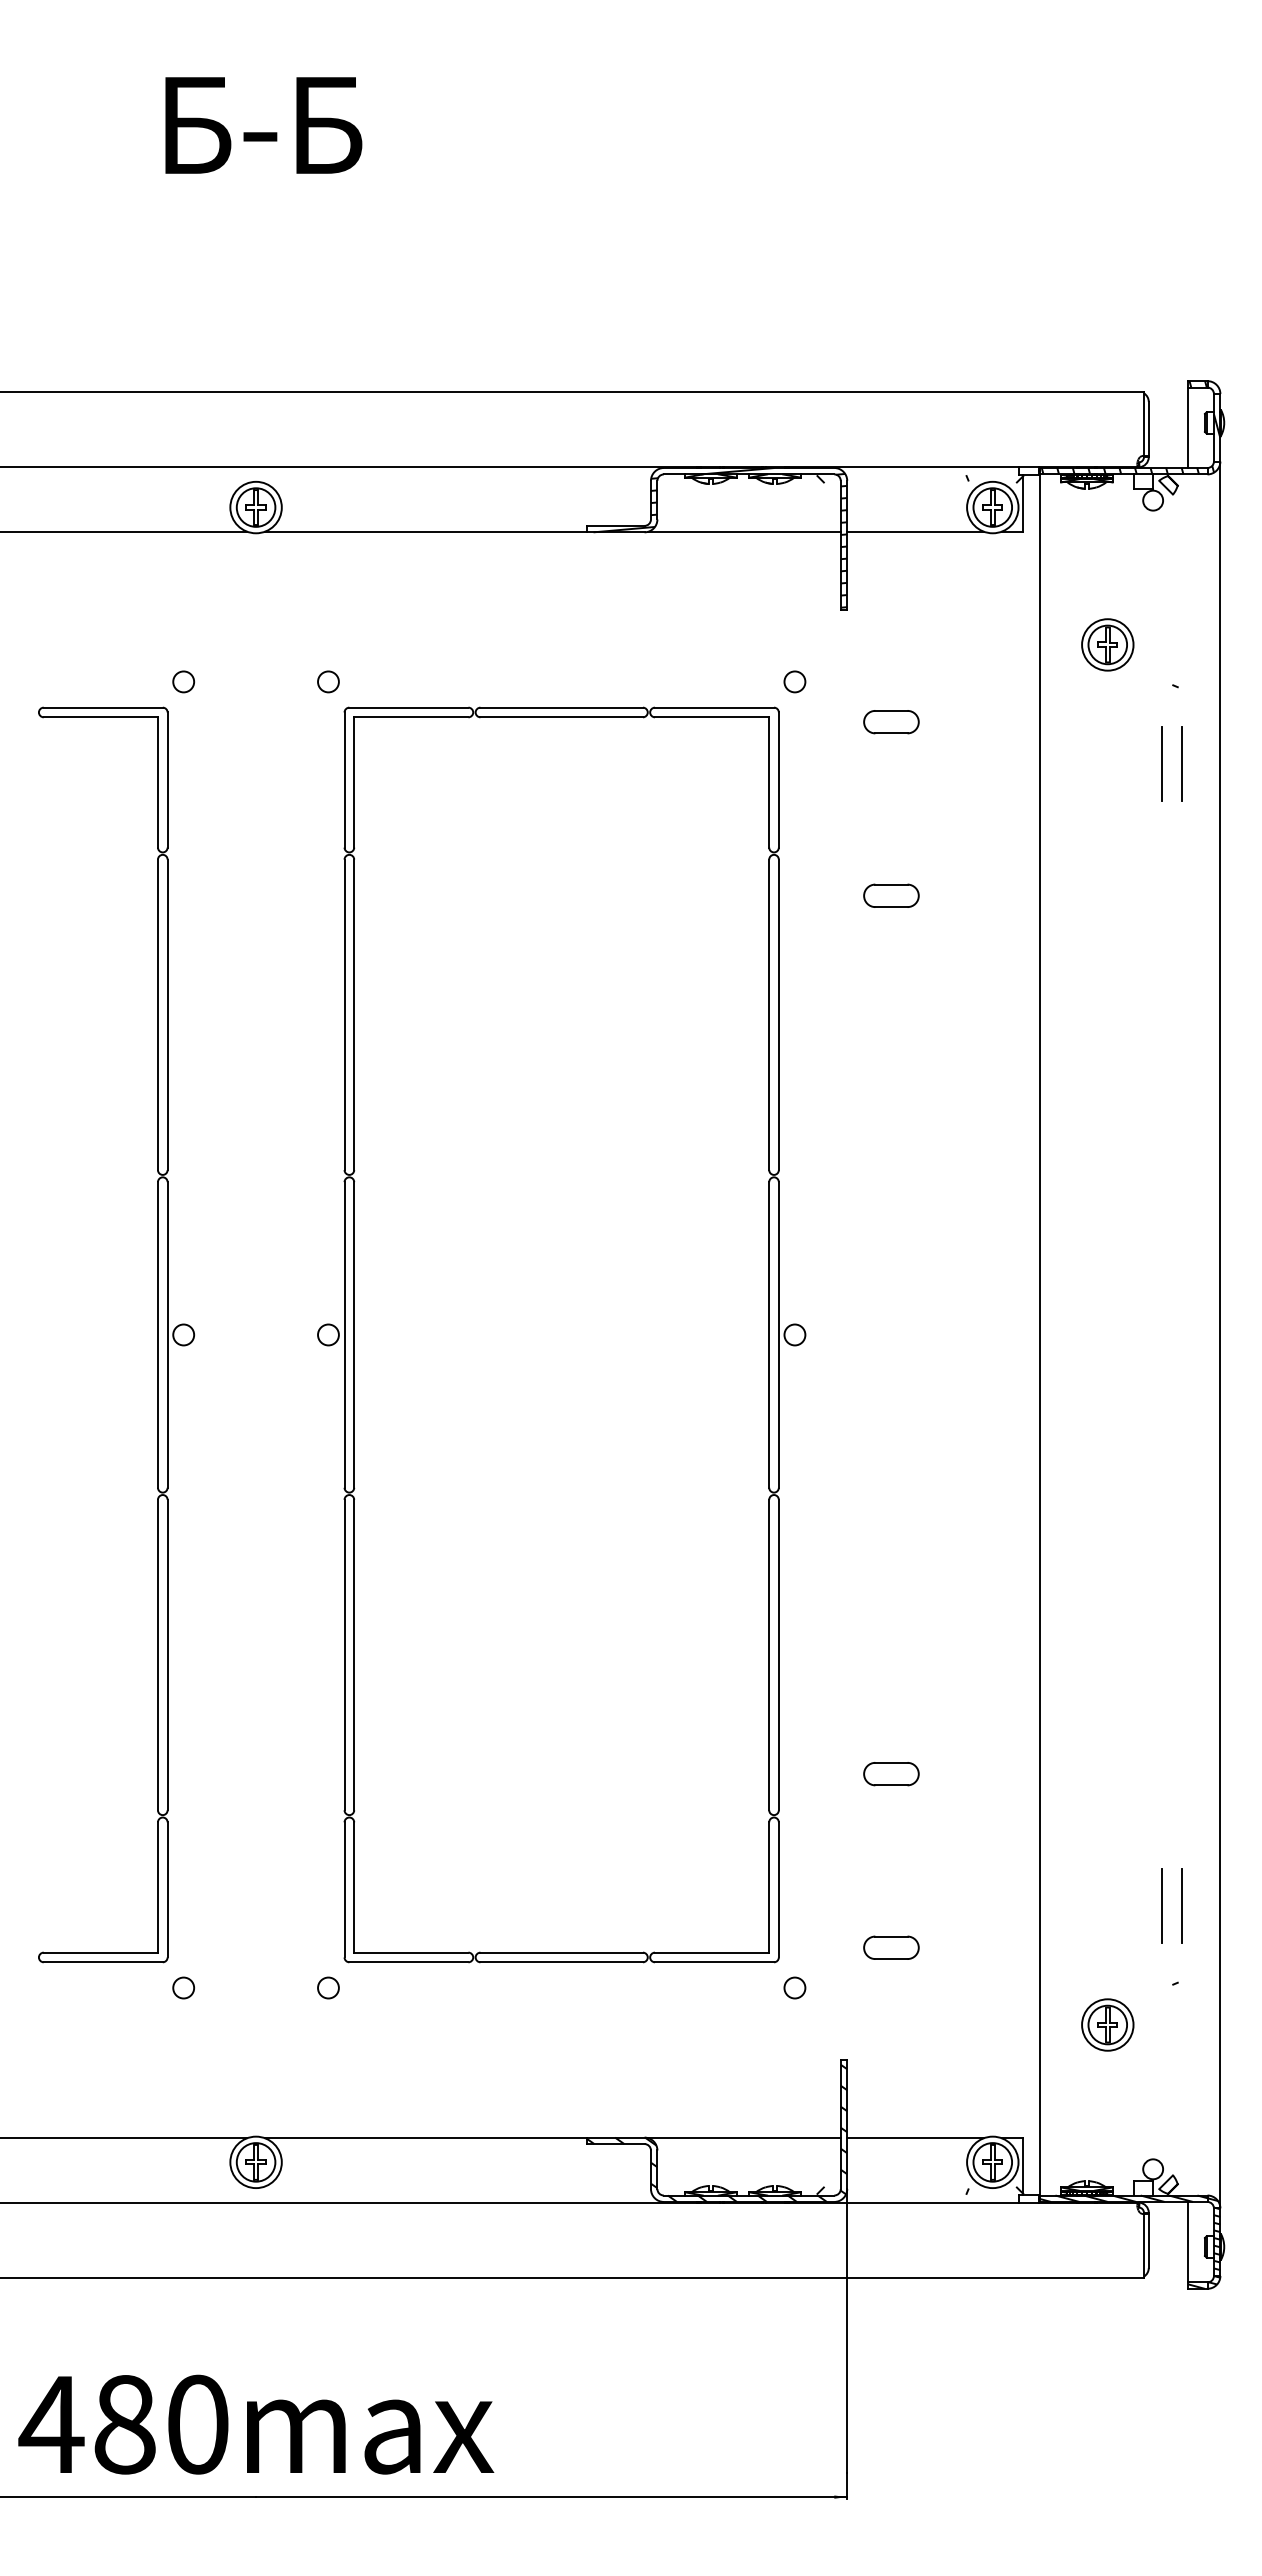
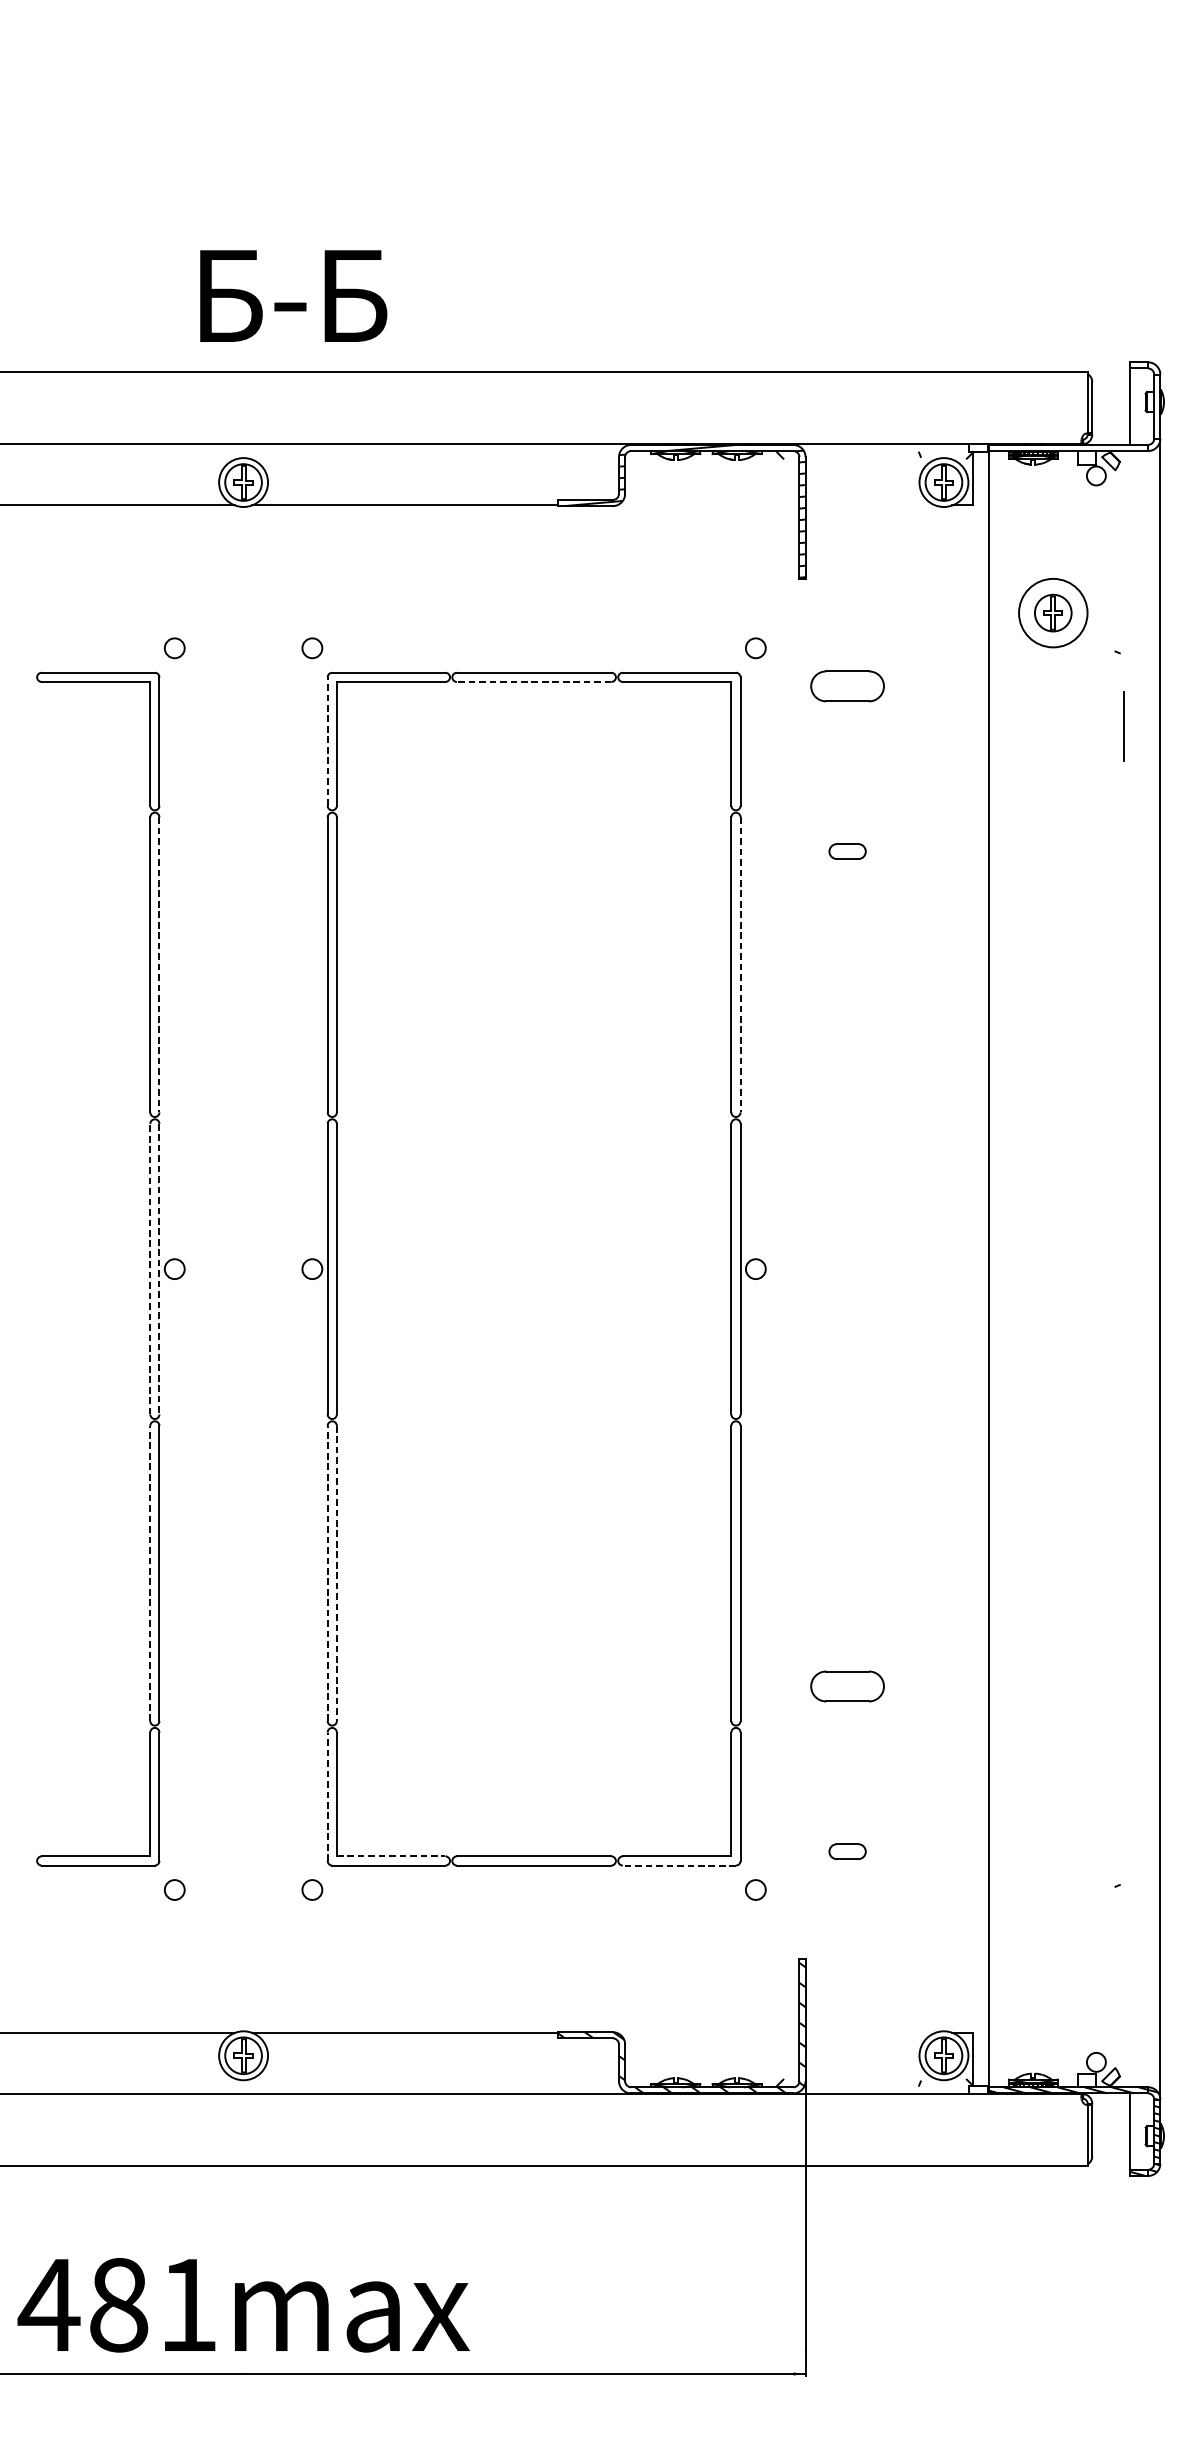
text: (263, 125) -> (293, 296), moved
hatch: (1130, 427) -> (1074, 406), removed
line: (743, 531) -> (706, 505), removed
line: (915, 531) -> (870, 505), removed
circle: (1107, 644) -> (1053, 612), size x1.4
line: (561, 717) -> (533, 682), solid -> dashed
part: (891, 722) -> (847, 686), size x1.4
line: (1162, 763) -> (1105, 725), removed
line: (344, 780) -> (327, 742), solid -> dashed
part: (891, 895) -> (847, 851), size x0.7
line: (167, 1015) -> (159, 965), solid -> dashed
line: (778, 1015) -> (740, 965), solid -> dashed
line: (157, 1334) -> (149, 1268), solid -> dashed
line: (167, 1334) -> (159, 1268), solid -> dashed
line: (157, 1654) -> (149, 1572), solid -> dashed
line: (344, 1654) -> (327, 1572), solid -> dashed
line: (354, 1655) -> (337, 1573), solid -> dashed
part: (891, 1774) -> (847, 1687), size x1.4
line: (344, 1889) -> (327, 1796), solid -> dashed
line: (1162, 1905) -> (1105, 1811), removed
line: (1181, 1905) -> (1123, 1811), removed
part: (891, 1947) -> (847, 1851), size x0.7
line: (411, 1952) -> (391, 1856), solid -> dashed
line: (714, 1962) -> (679, 1865), solid -> dashed
part: (1107, 2024) -> (1053, 1924), removed
line: (743, 2138) -> (706, 2033), removed
line: (915, 2138) -> (870, 2033), removed
text: (198, 2424) -> (188, 2304), 480max -> 481max

